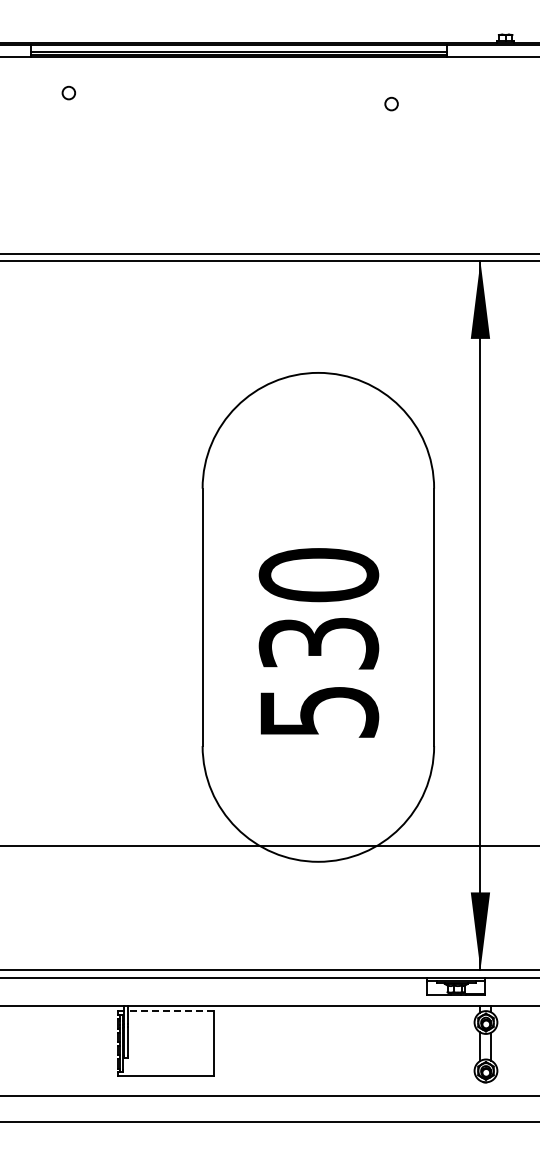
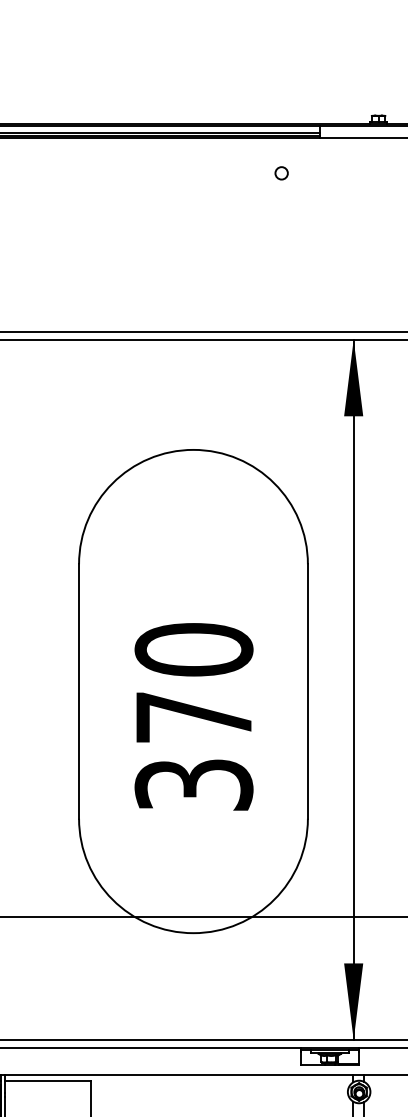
circle: (391, 103) -> (281, 172), moved
text: (318, 677) -> (193, 750), 530 -> 370
line: (170, 1011) -> (47, 1081), dashed -> solid

